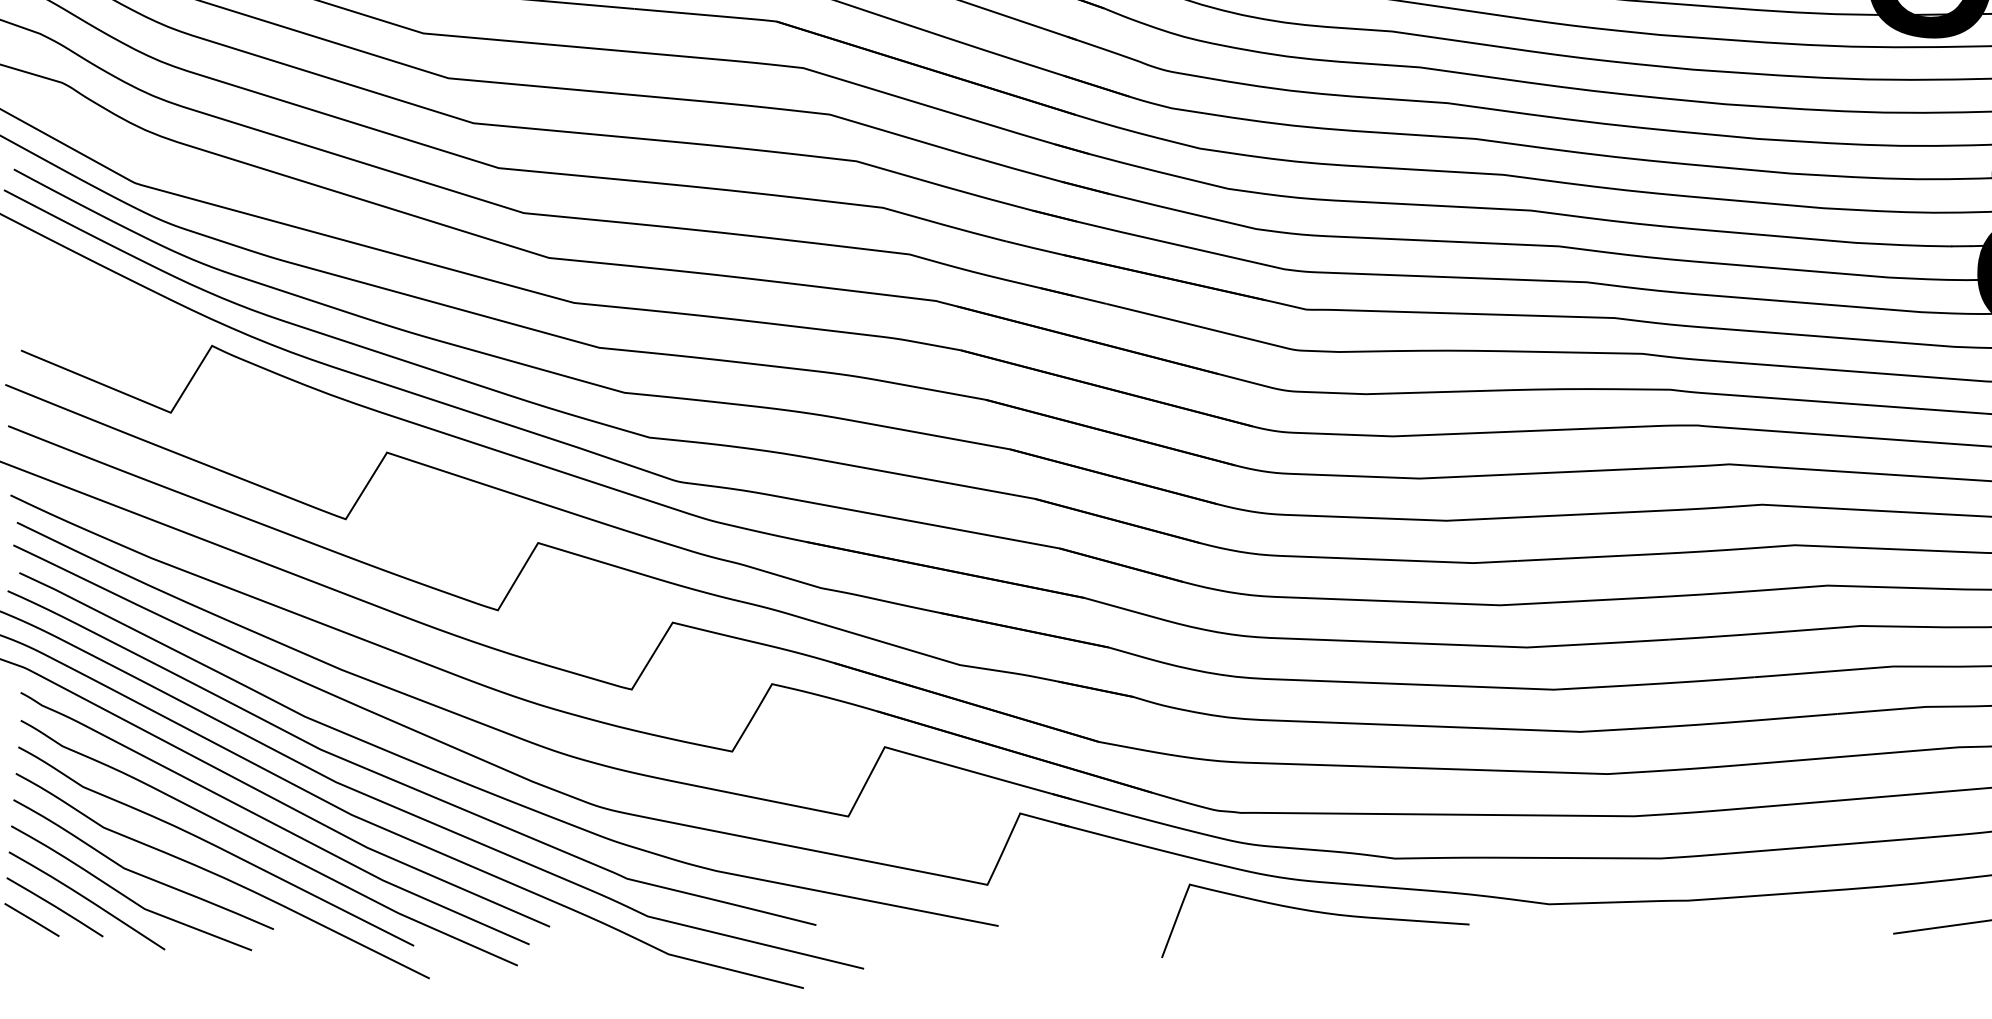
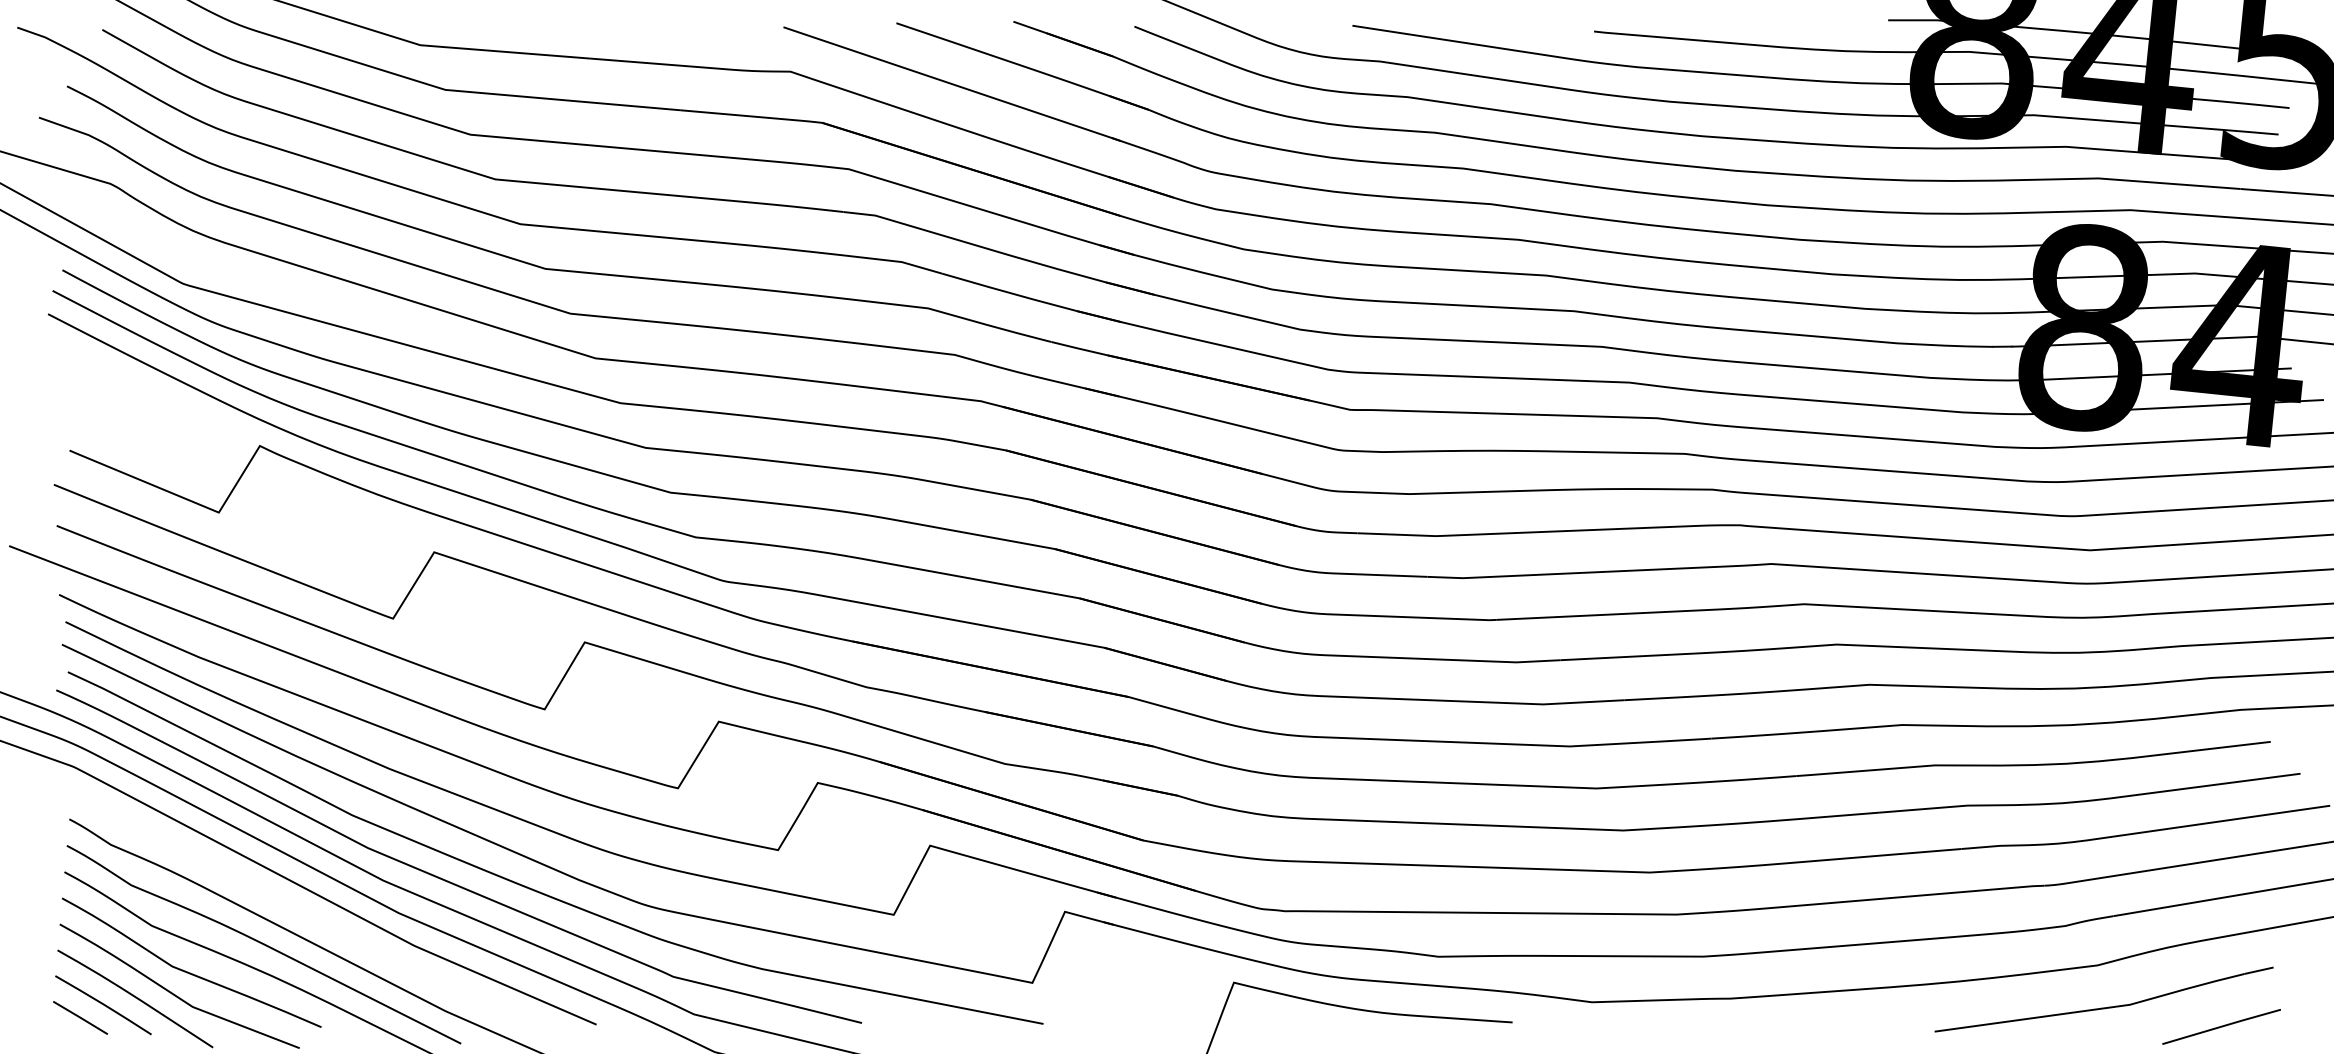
curve: (272, 822) -> (320, 920), removed

